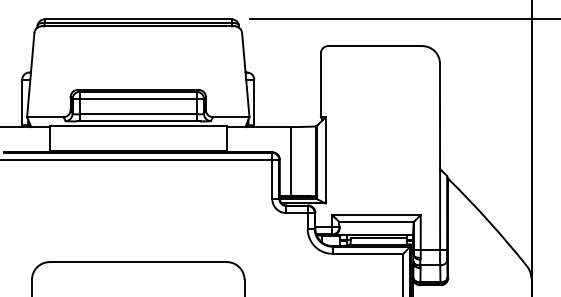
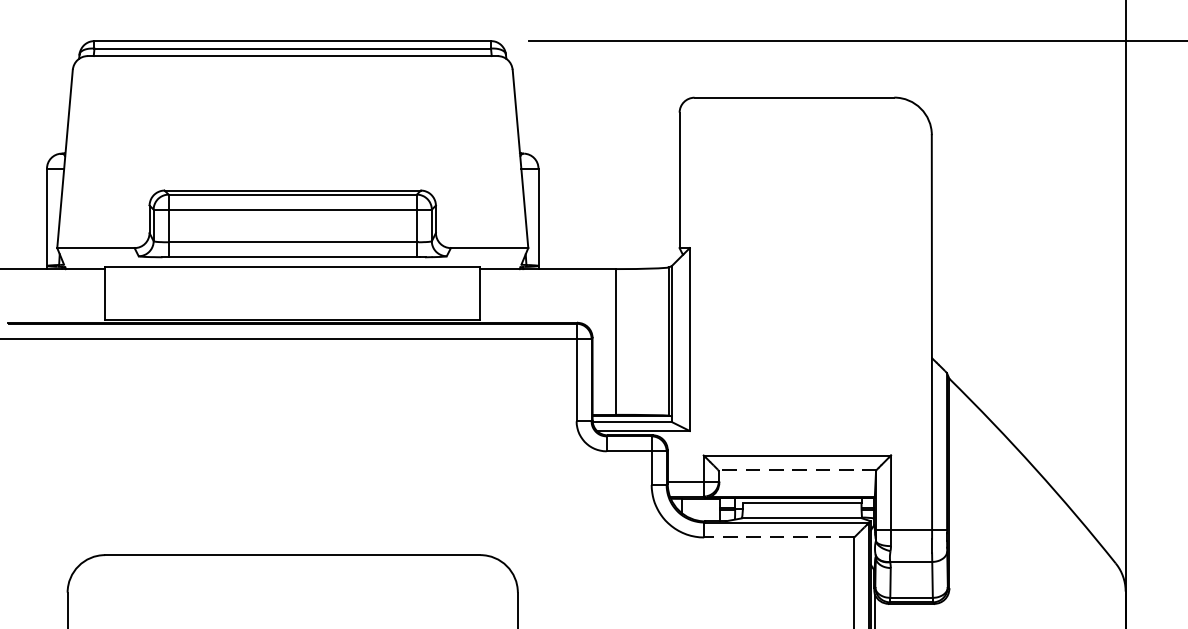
line: (376, 221) -> (797, 469), solid -> dashed
line: (367, 253) -> (778, 536), solid -> dashed

